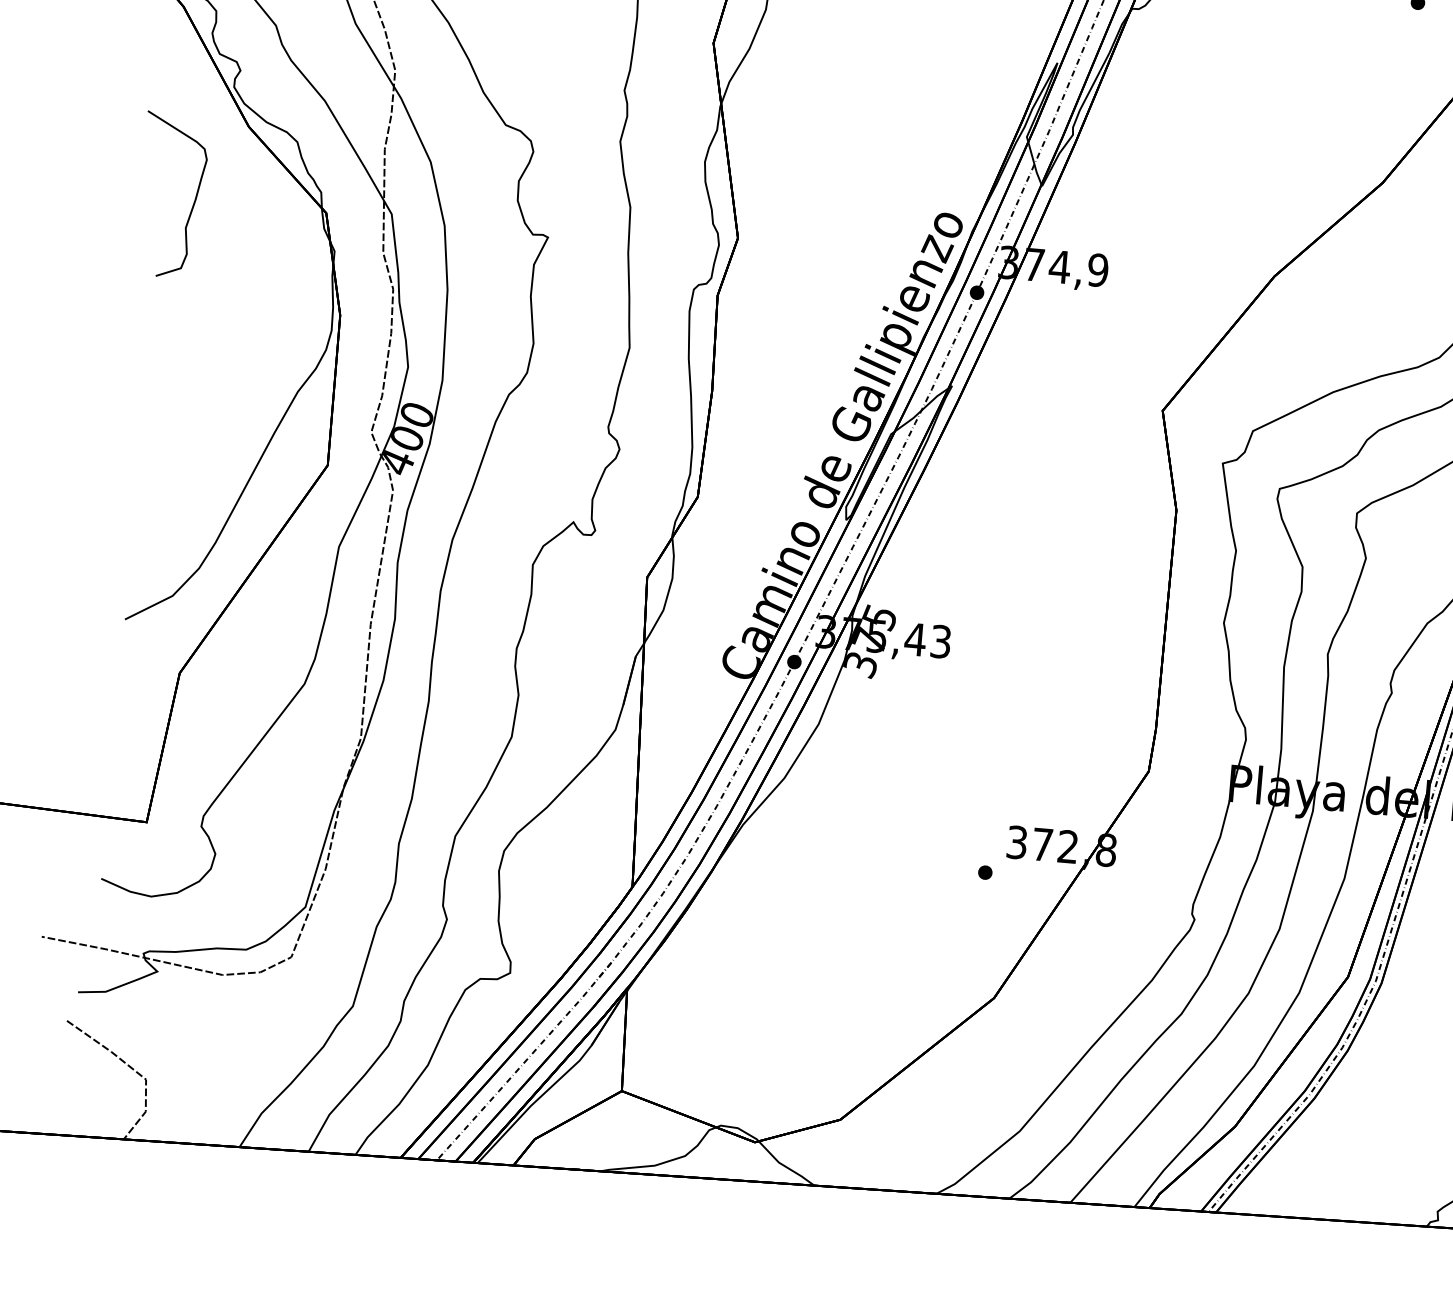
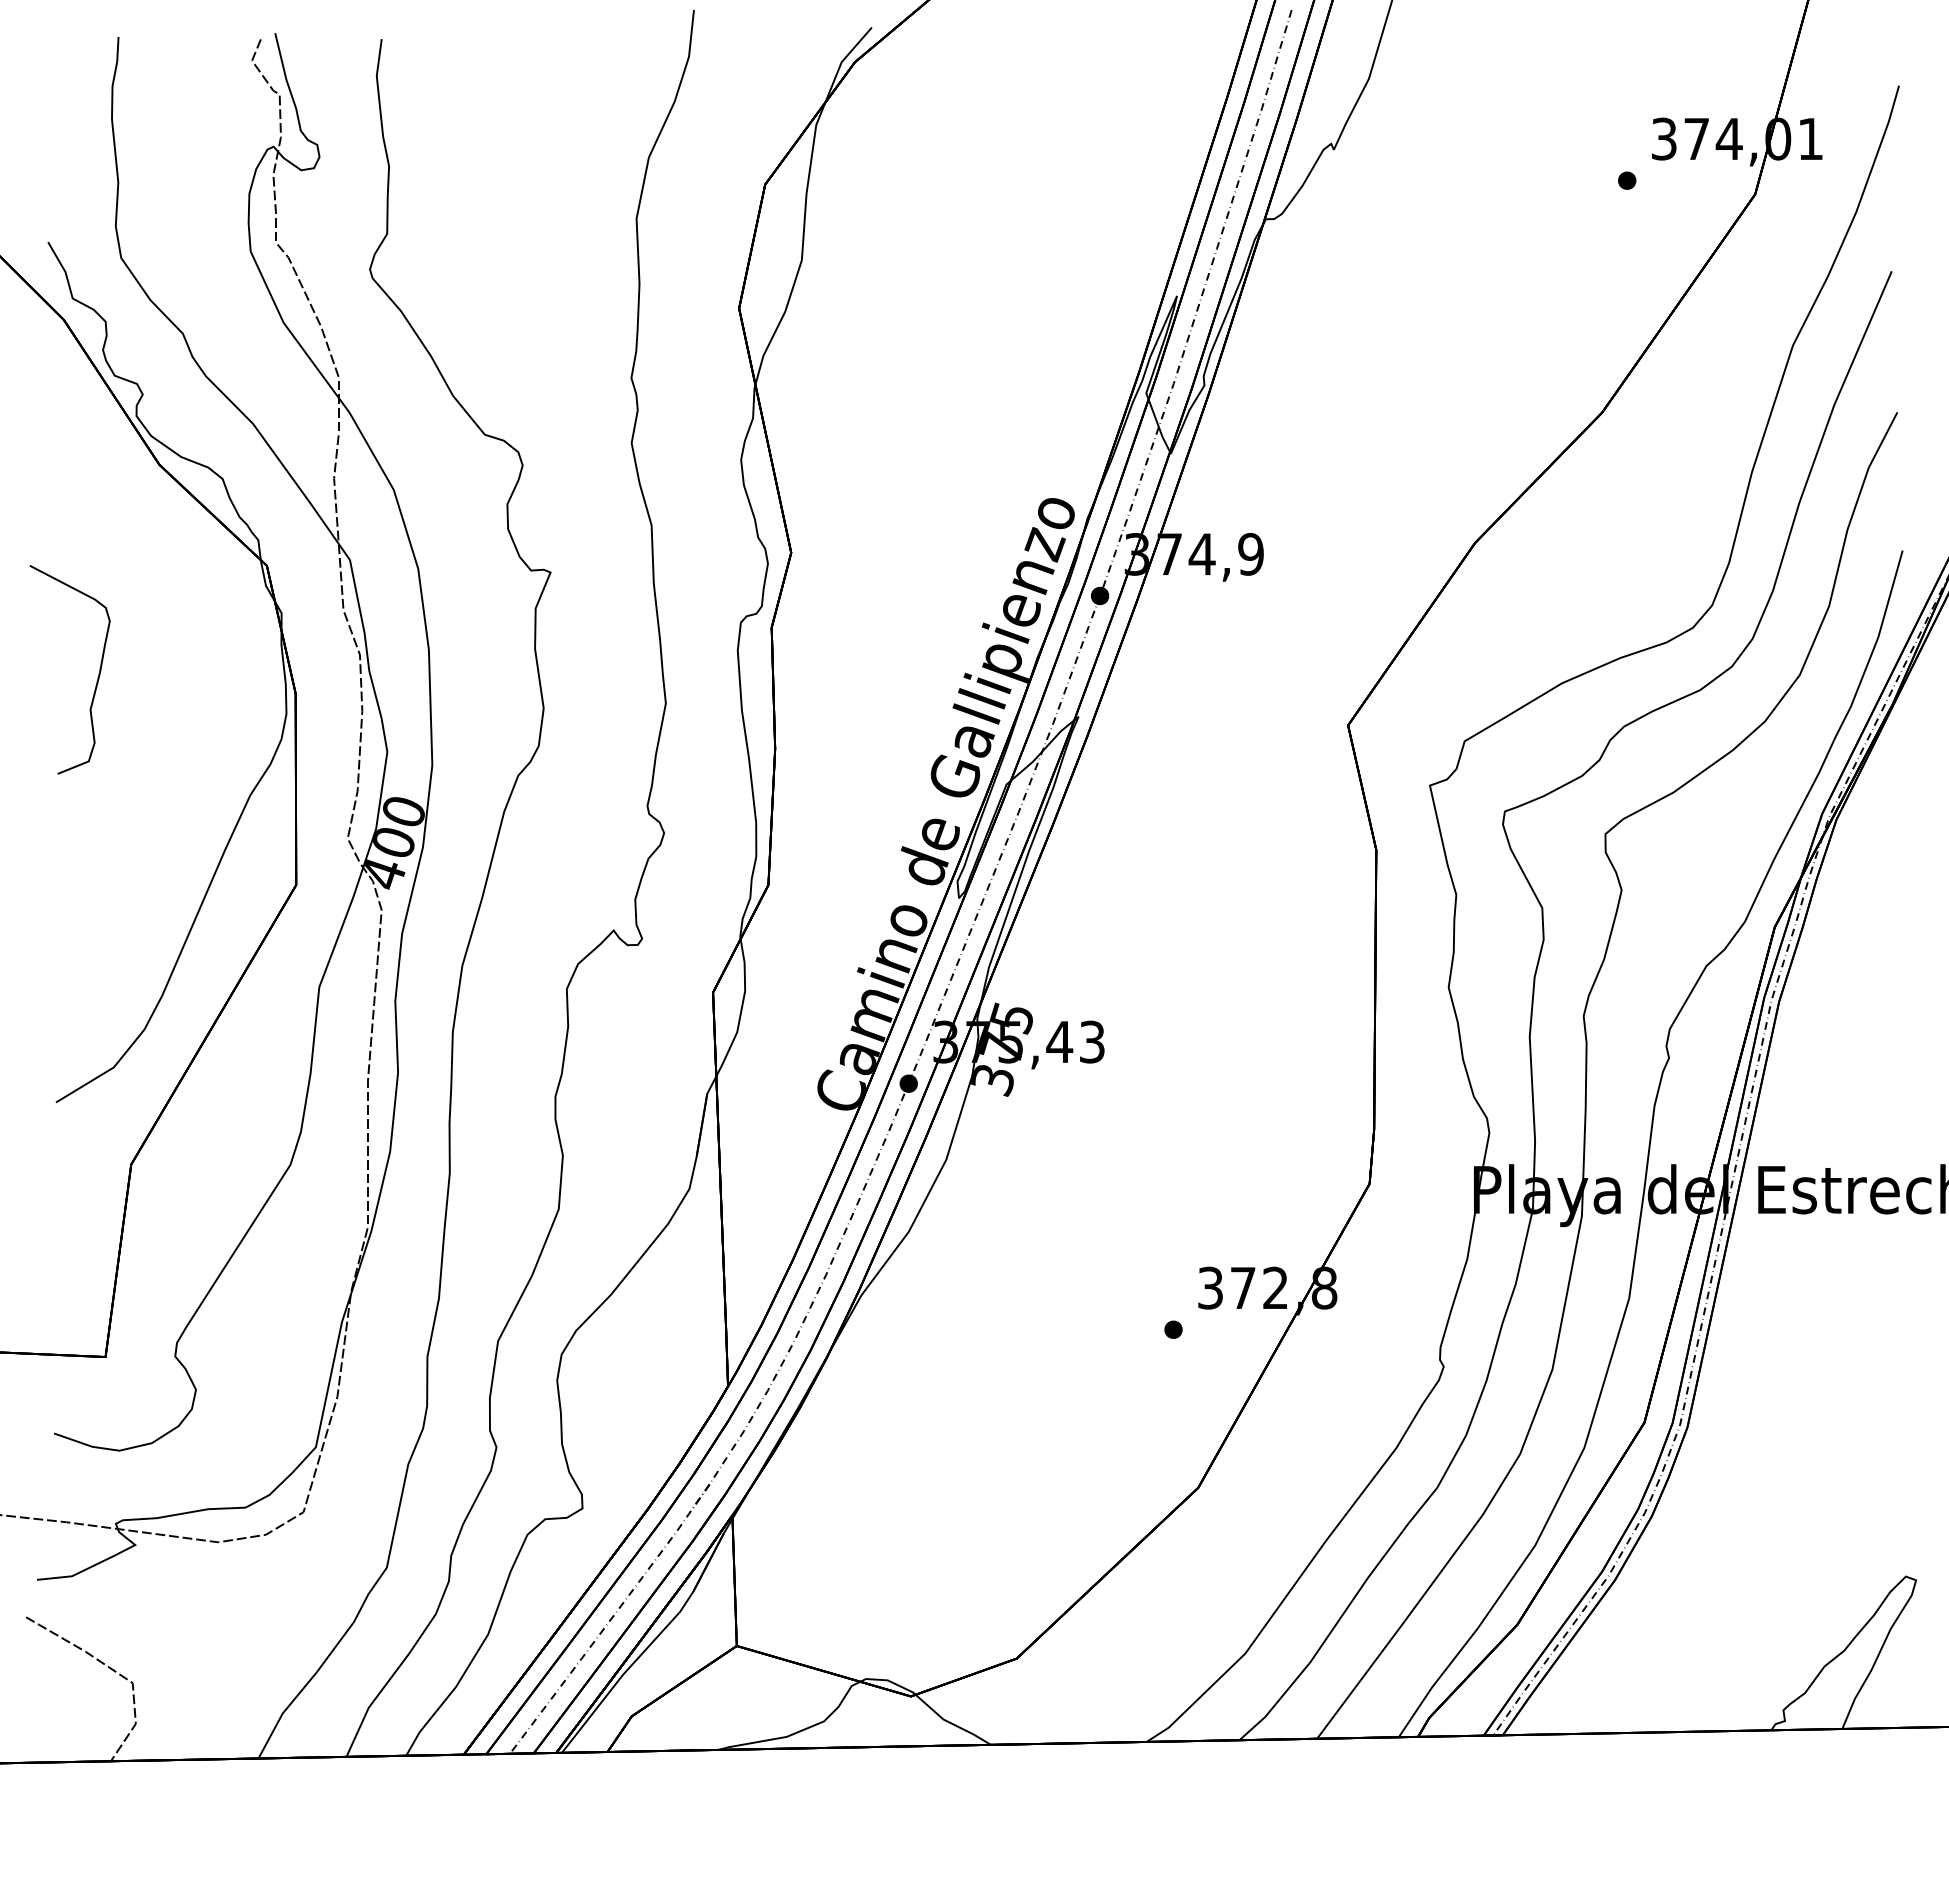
curve: (193, 203) -> (97, 677), moved

